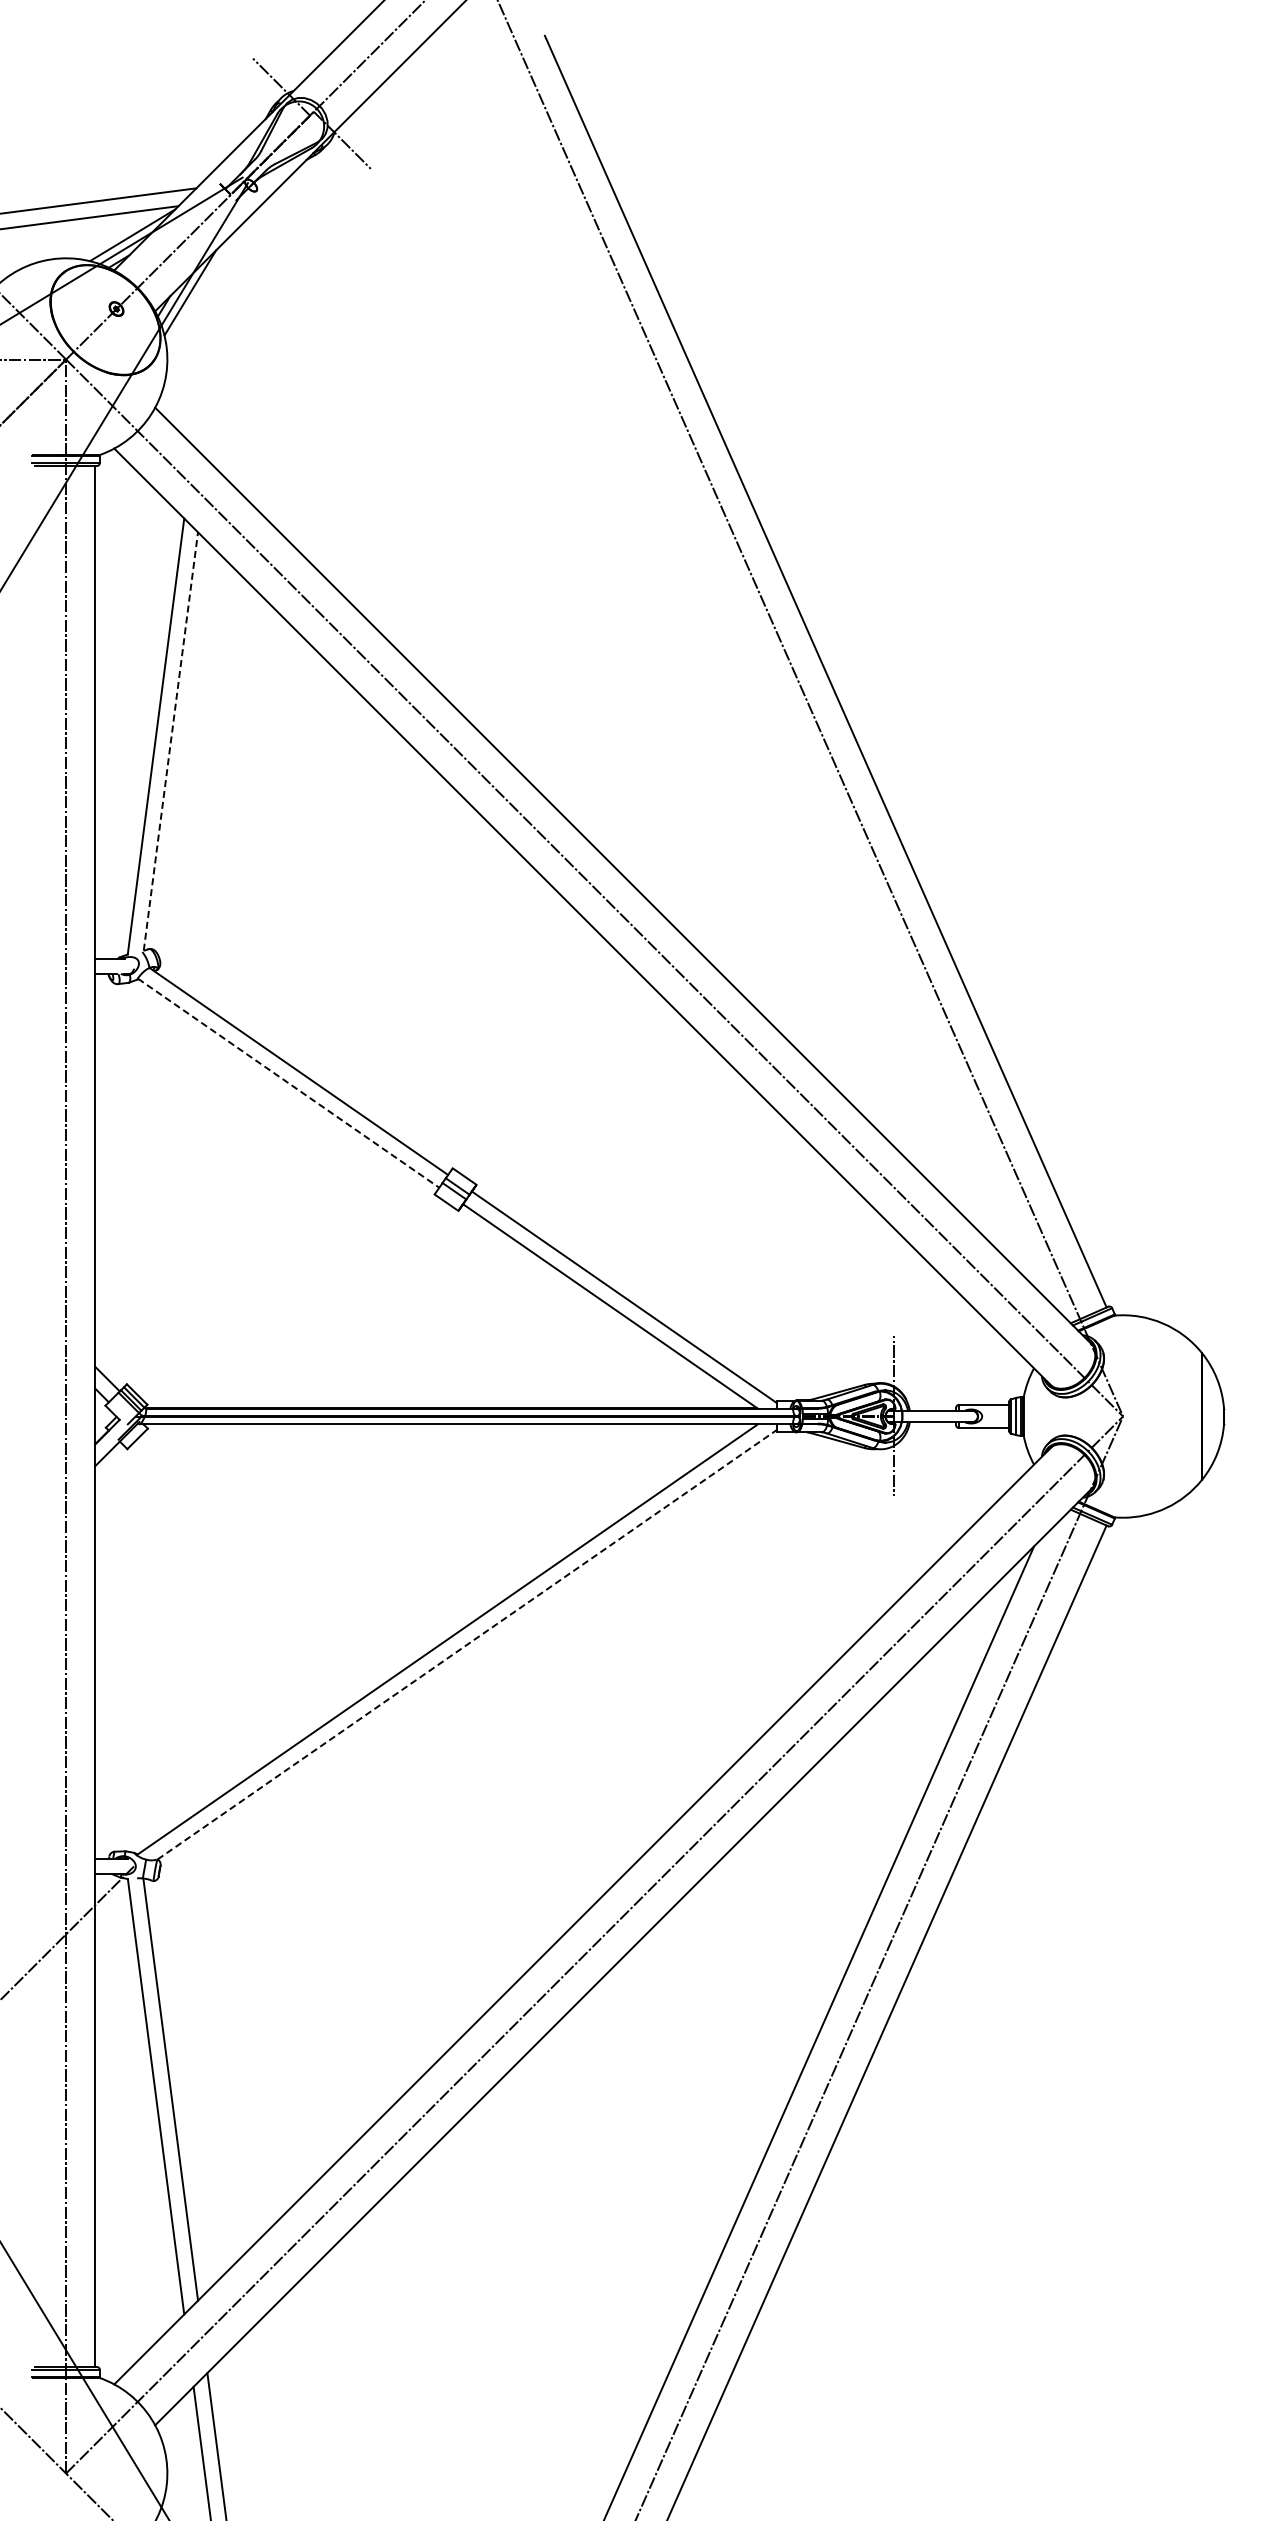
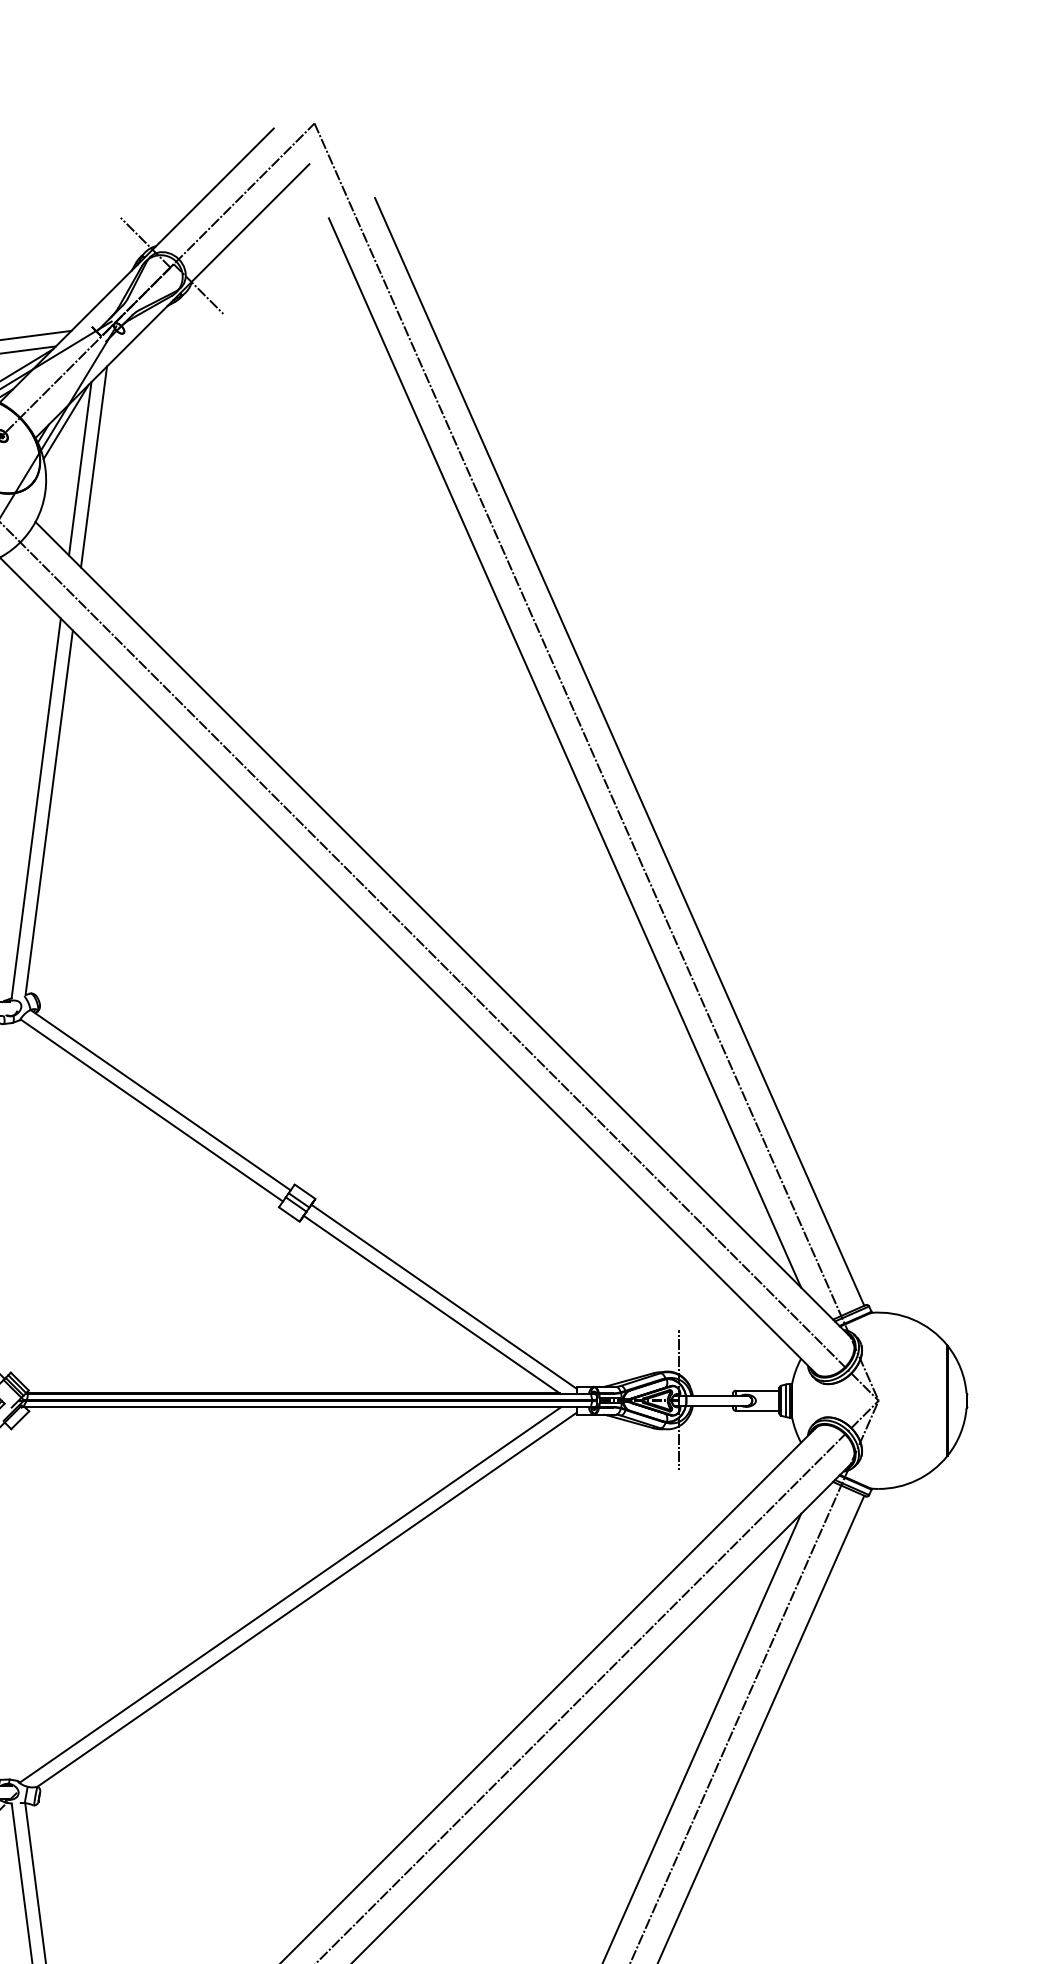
line: (222, 344) -> (94, 466), added
line: (206, 346) -> (80, 468), added
line: (763, 672) -> (565, 752), added
line: (170, 741) -> (48, 812), dashed -> solid
line: (289, 1083) -> (152, 1110), dashed -> solid
line: (467, 1644) -> (307, 1599), dashed -> solid

